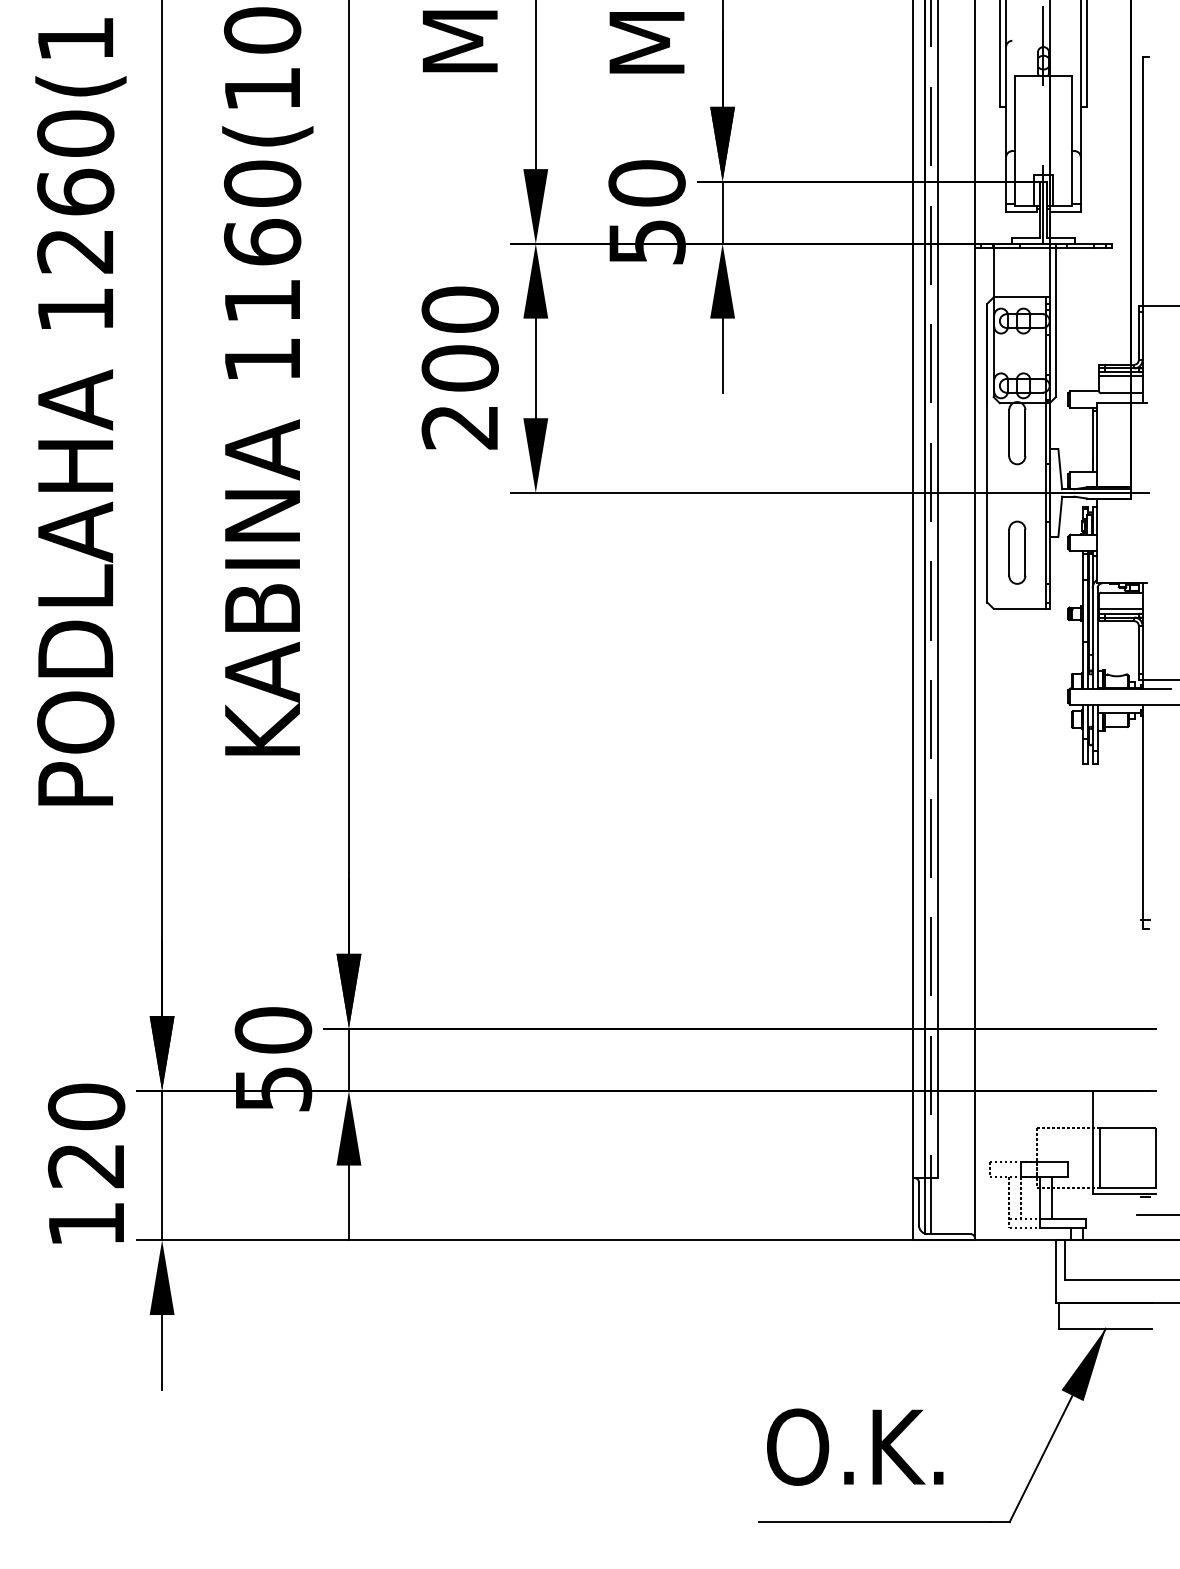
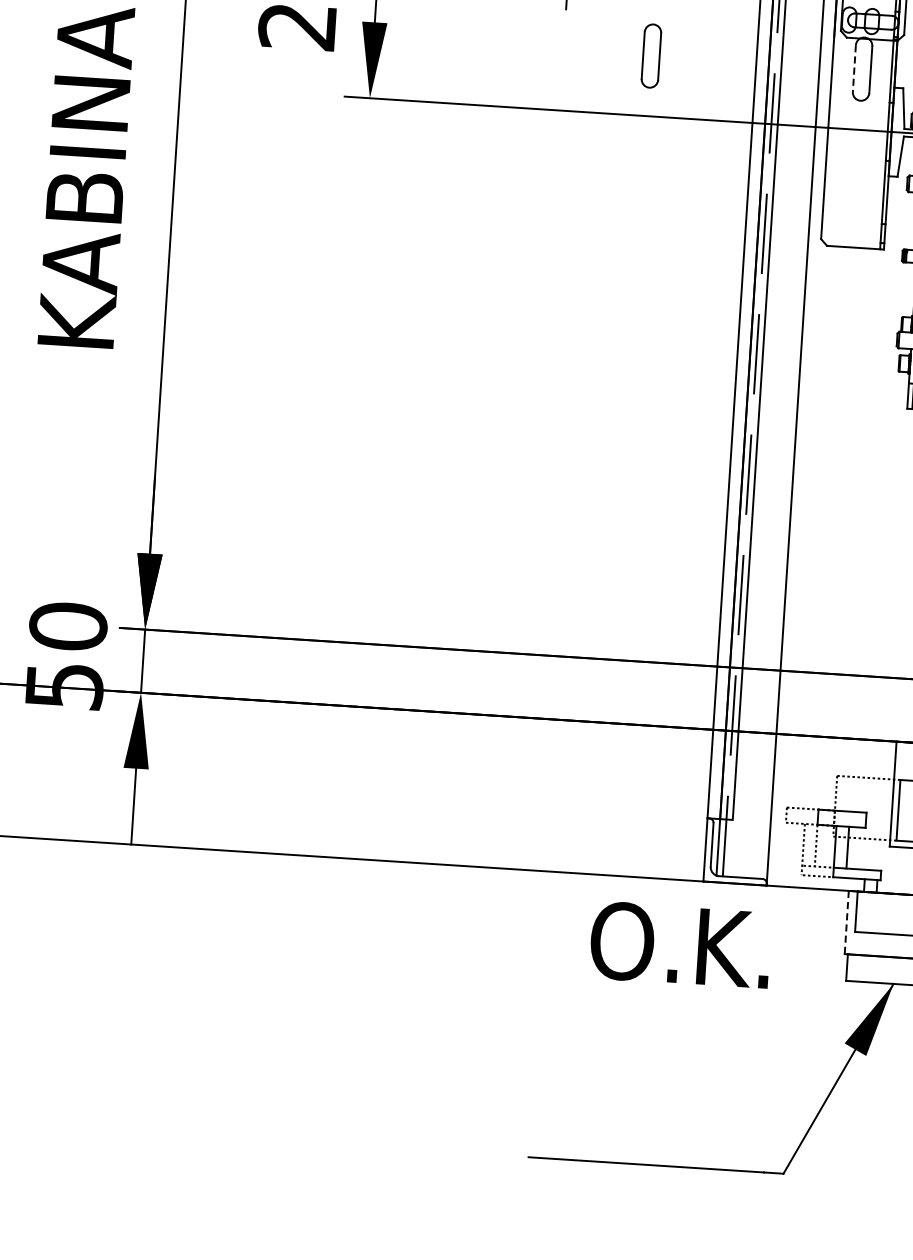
line: (1009, 433) -> (854, 68), solid -> dashed
part: (1017, 552) -> (651, 55), moved
line: (1055, 1271) -> (846, 922), solid -> dashed
text: (855, 1446) -> (680, 944), moved

